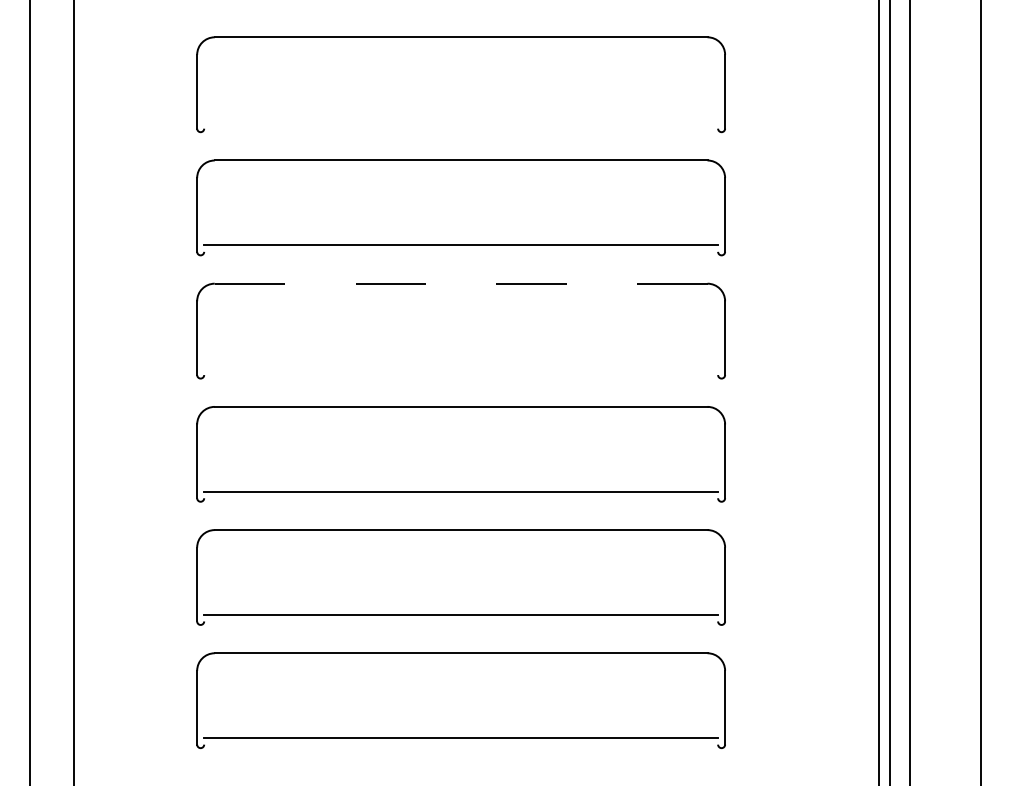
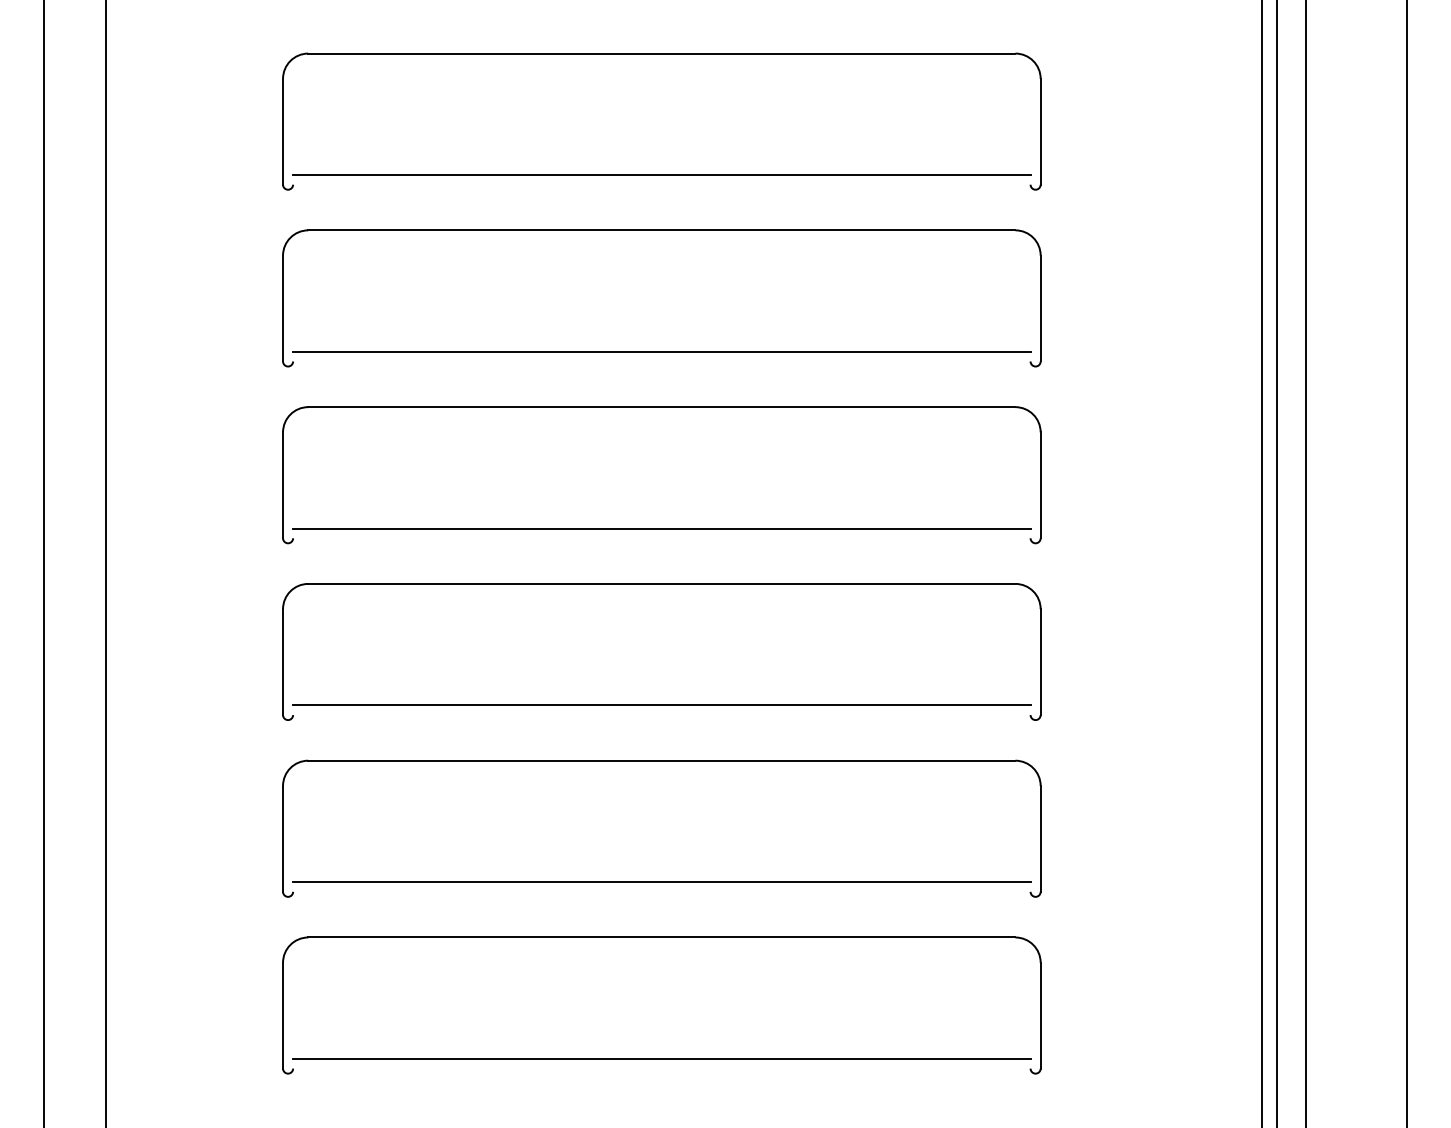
line: (461, 122) -> (662, 175), added
line: (460, 283) -> (660, 406), dashed -> solid
line: (461, 368) -> (662, 528), added

